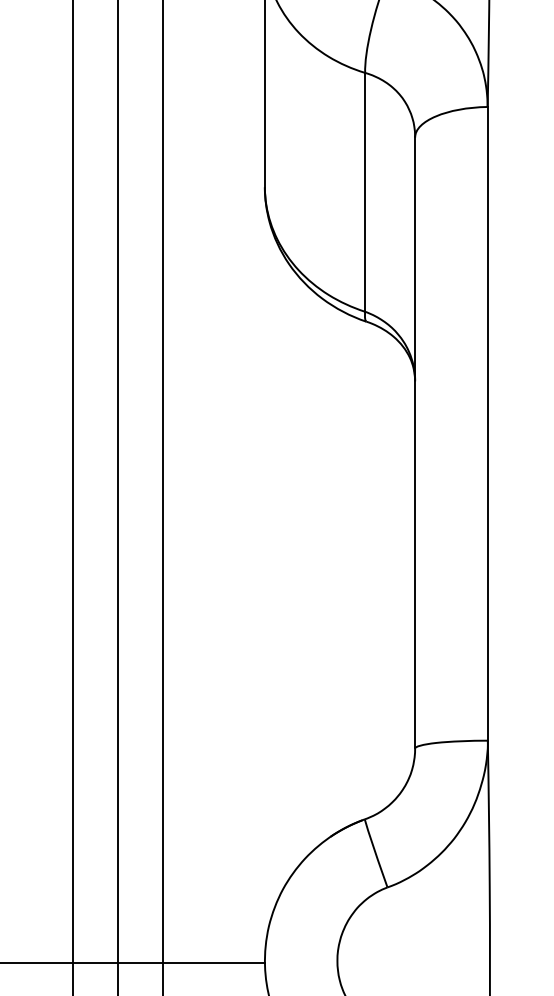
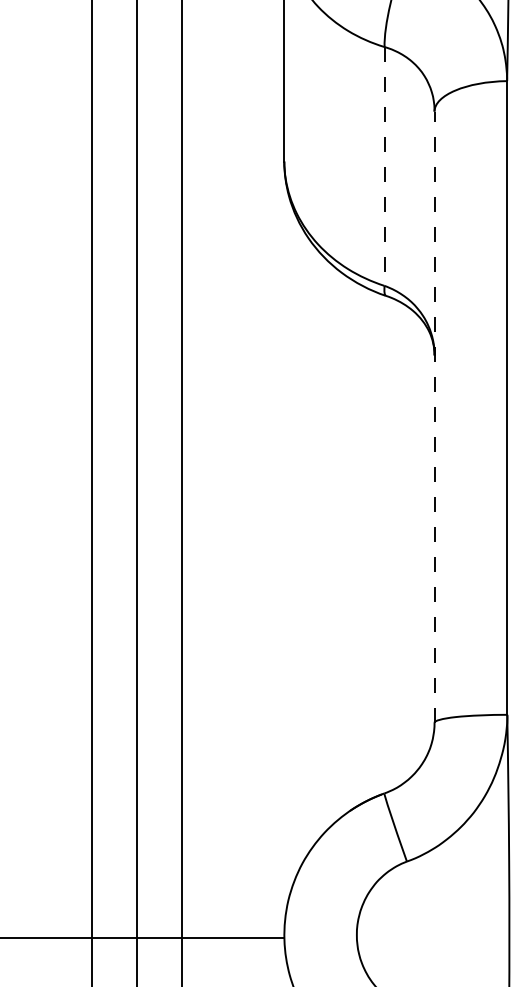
line: (365, 192) -> (384, 166), solid -> dashed
line: (415, 442) -> (434, 416), solid -> dashed

